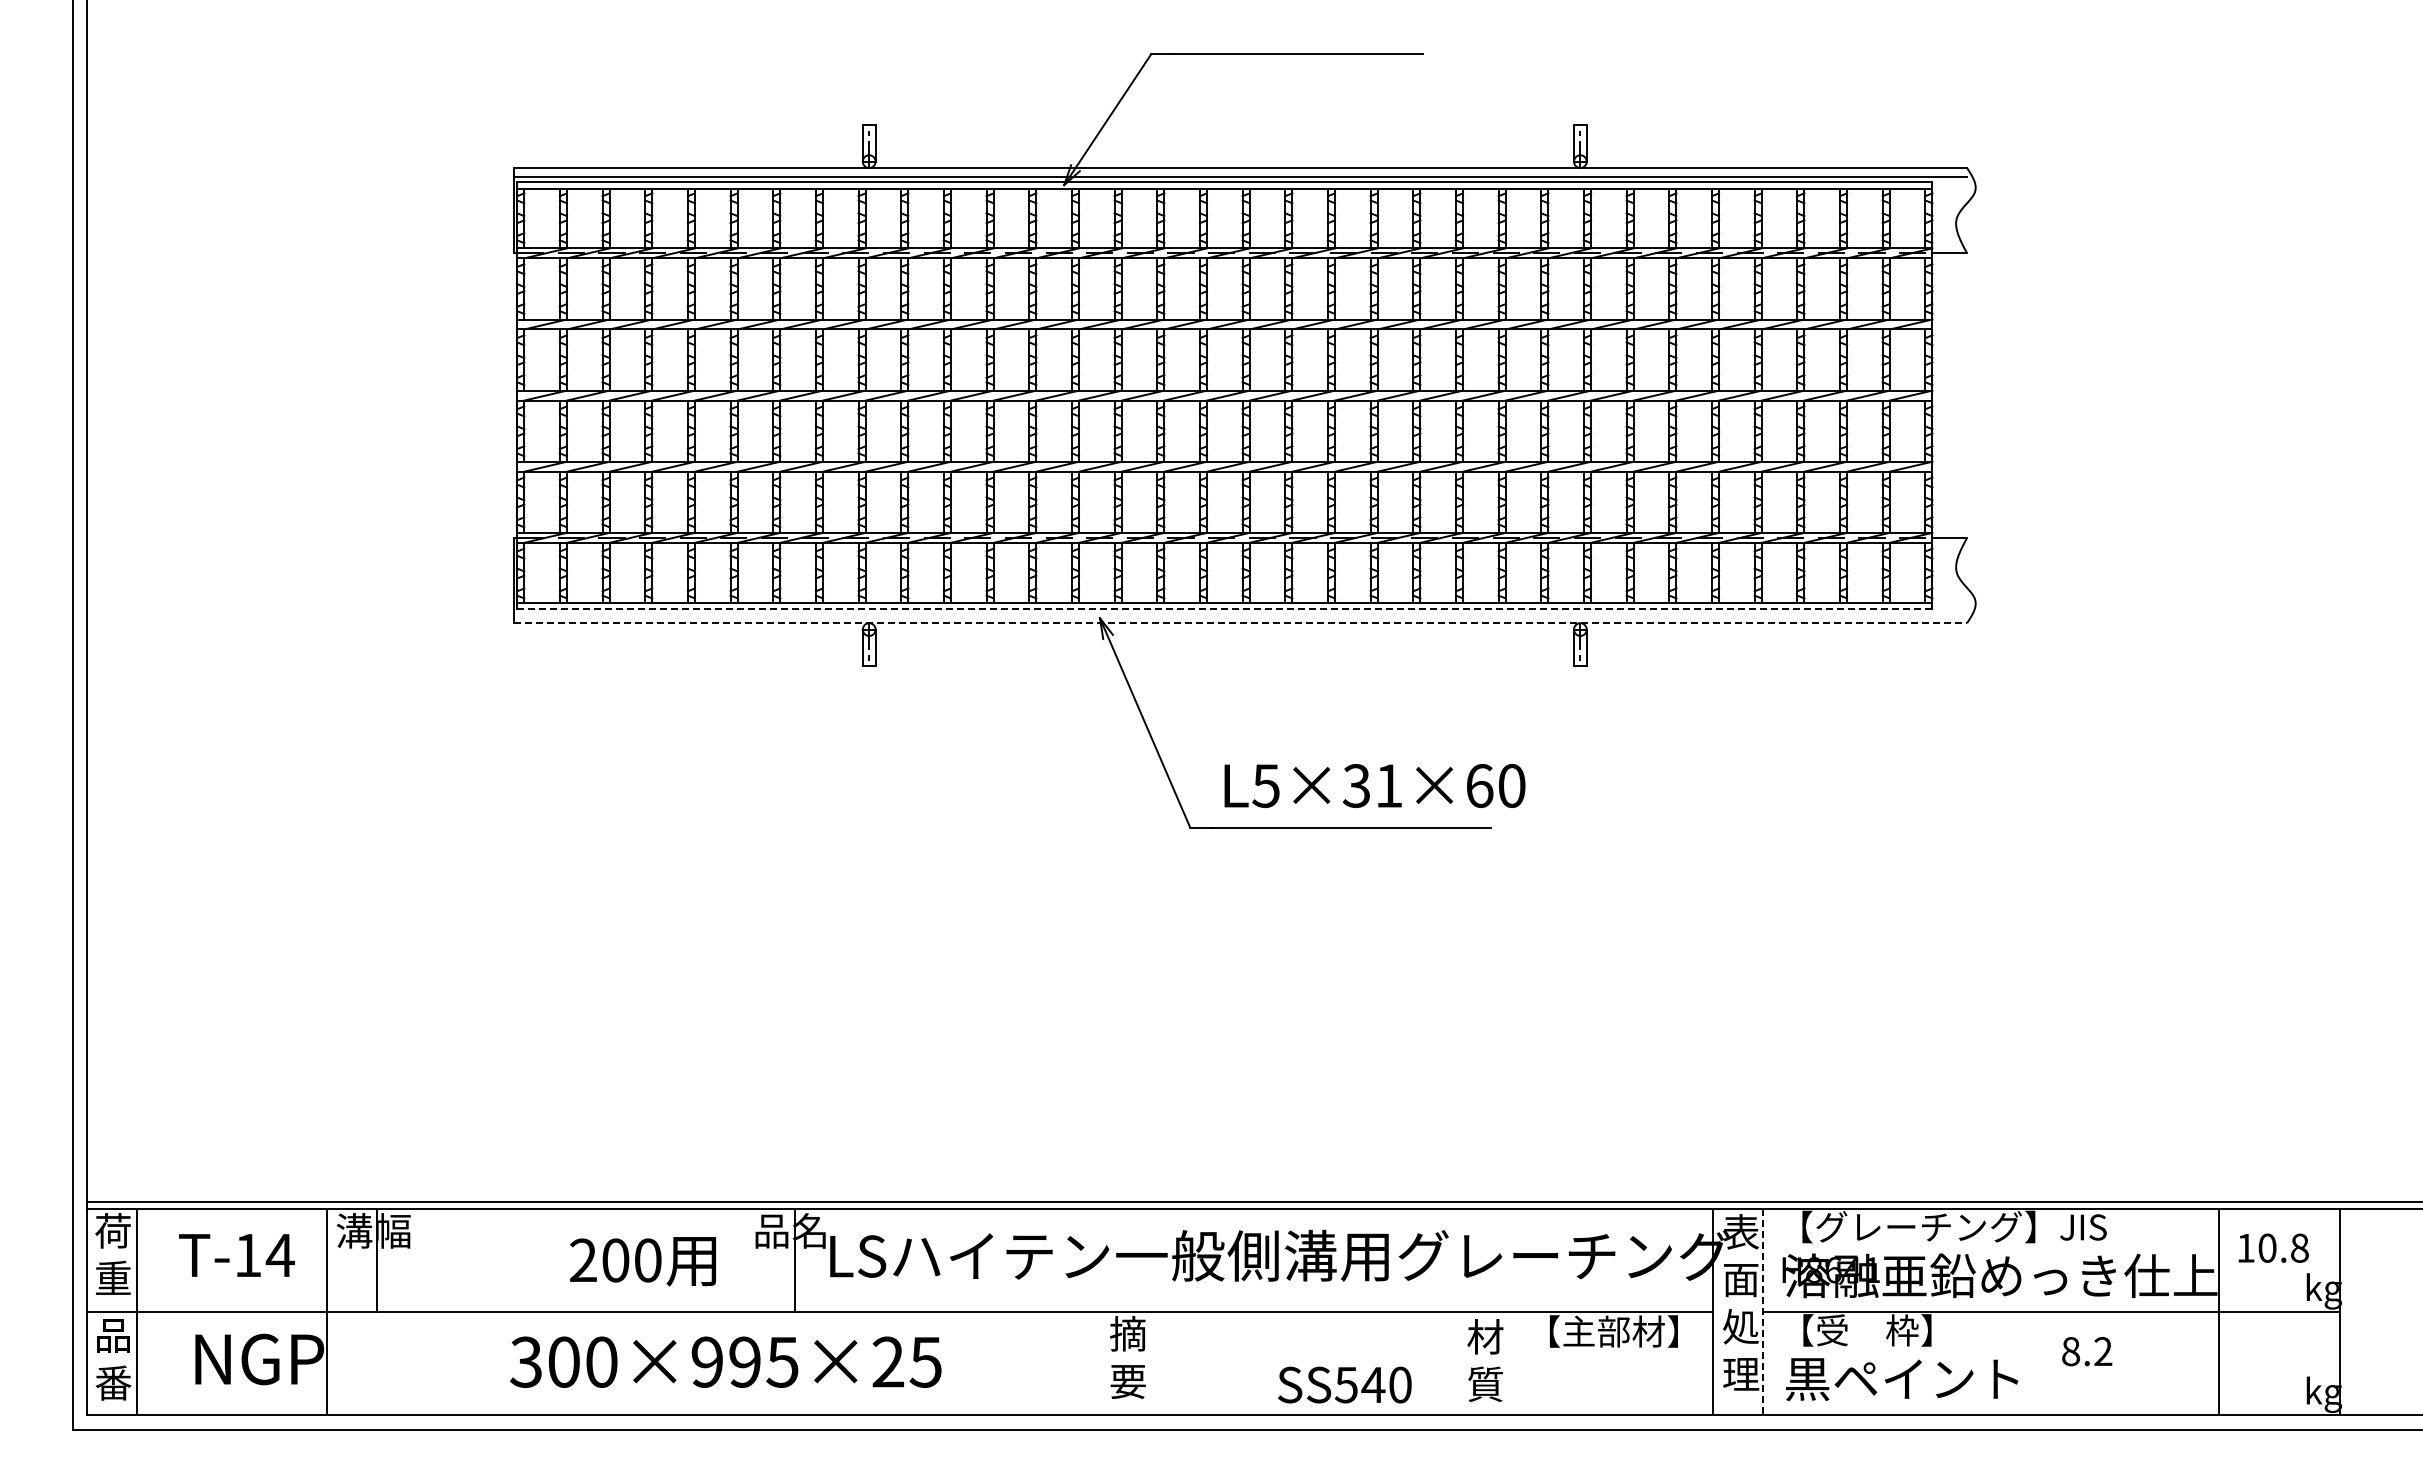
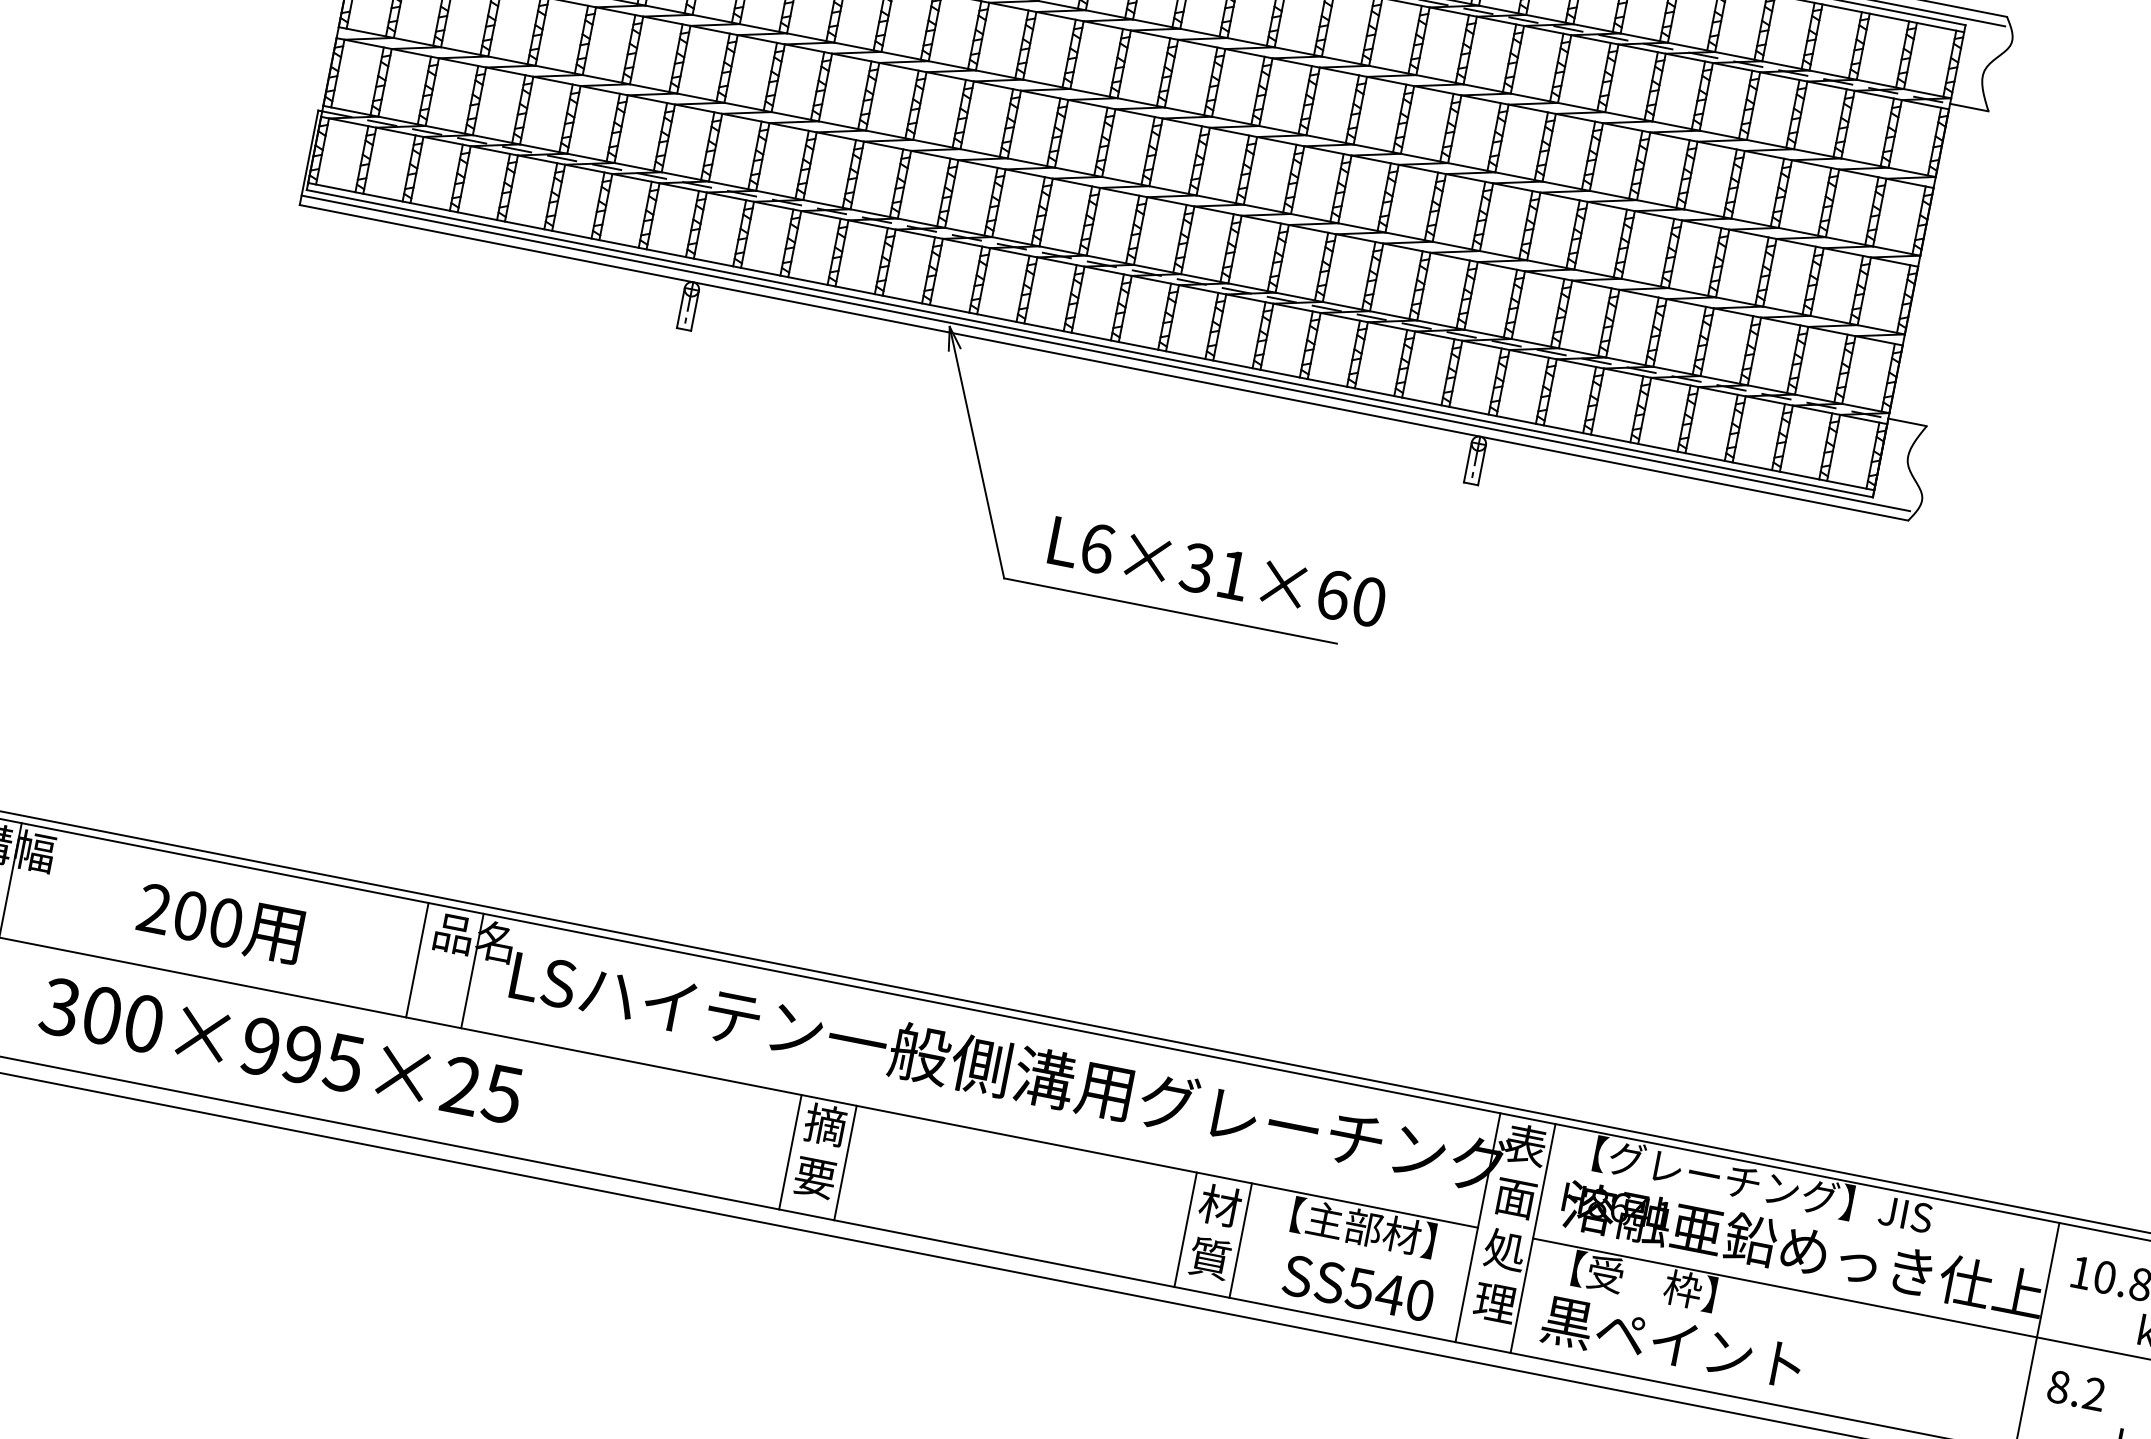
line: (1224, 608) -> (1089, 343), dashed -> solid
line: (1240, 614) -> (1106, 353), added
line: (1240, 623) -> (1104, 363), dashed -> solid
text: (1266, 786) -> (1097, 549), L5×31×60 -> L6×31×60
line: (744, 1259) -> (417, 959), added
text: (642, 1261) -> (219, 922), moved
line: (1763, 1312) -> (1533, 1239), dashed -> solid
text: (2087, 1351) -> (2076, 1390), moved
text: (725, 1361) -> (281, 1049), moved
line: (1102, 1363) -> (790, 1152), added
line: (1152, 1363) -> (846, 1162), added
line: (1459, 1363) -> (1185, 1229), added
line: (1509, 1363) -> (1241, 1240), added
text: (1344, 1384) -> (1358, 1287), moved

